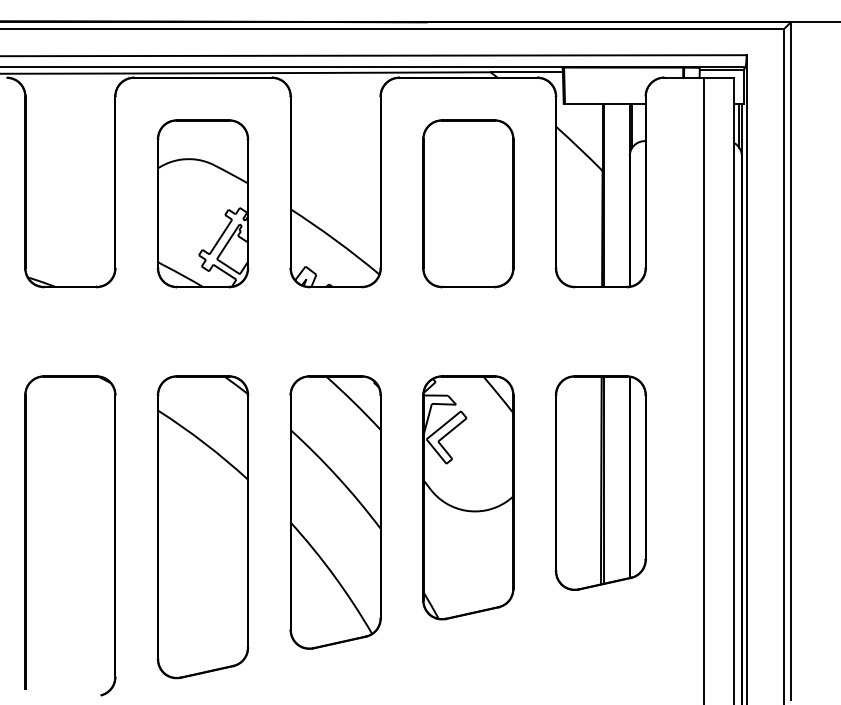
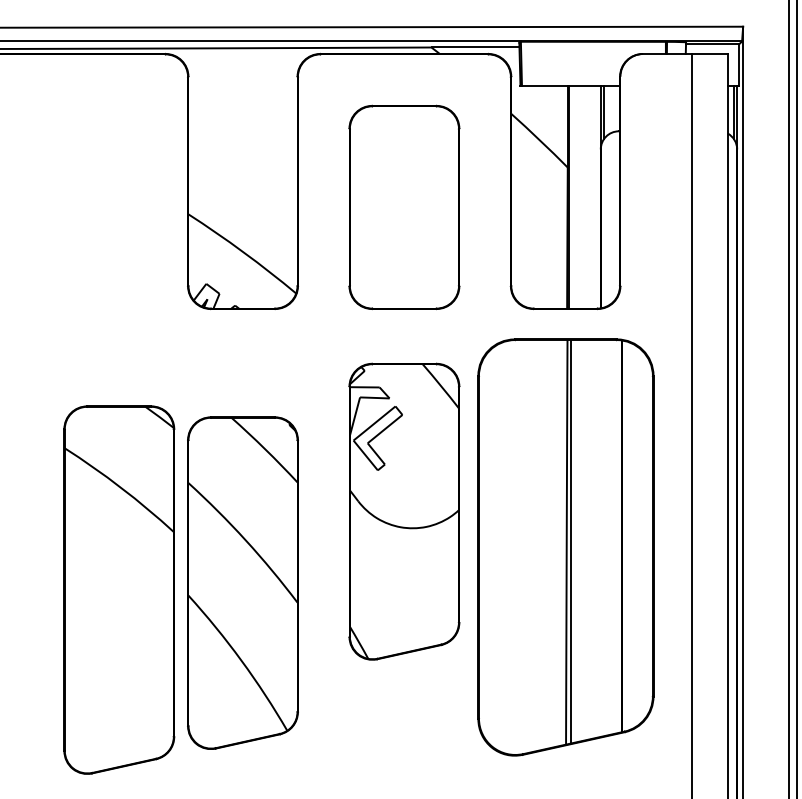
part: (202, 203) -> (80, 207), removed
part: (600, 482) -> (565, 546), size x1.6
part: (468, 497) -> (404, 511), moved
part: (202, 527) -> (118, 590), moved

